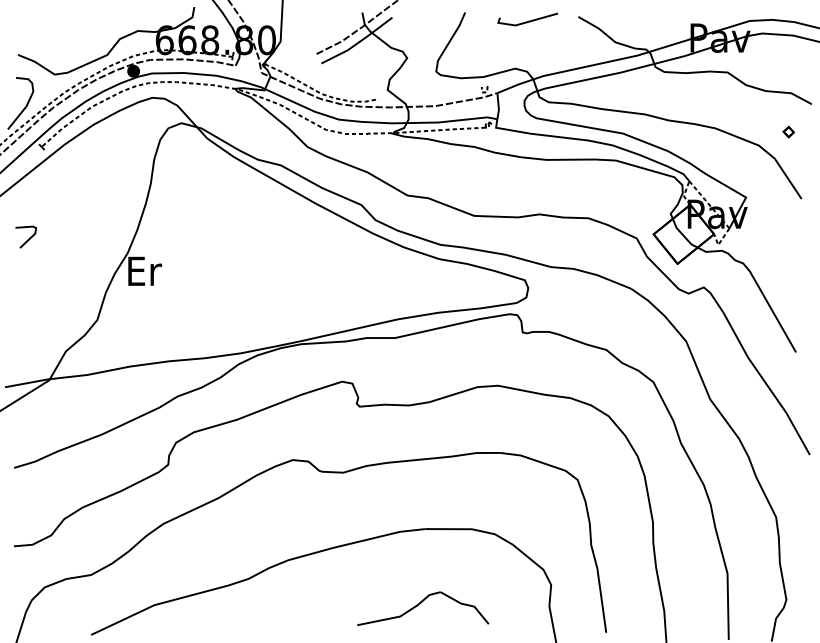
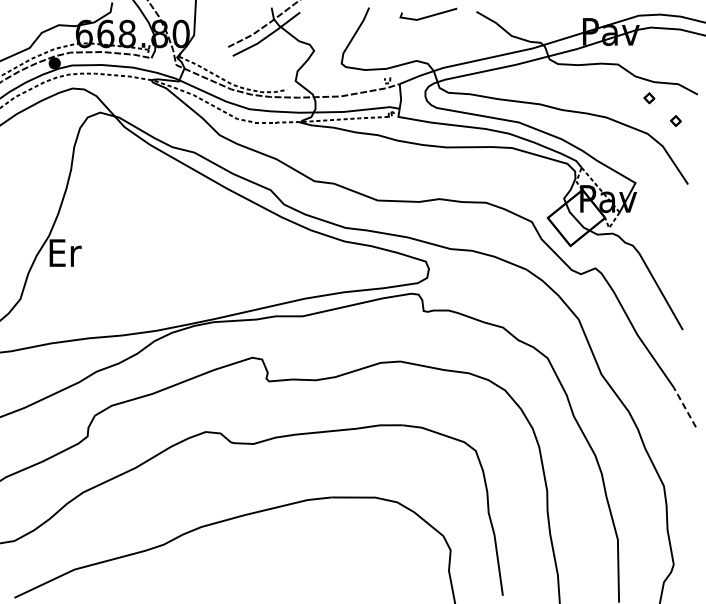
part: (760, 107) -> (649, 97), added
line: (797, 433) -> (684, 406), solid -> dashed
part: (423, 608) -> (329, 572), removed

